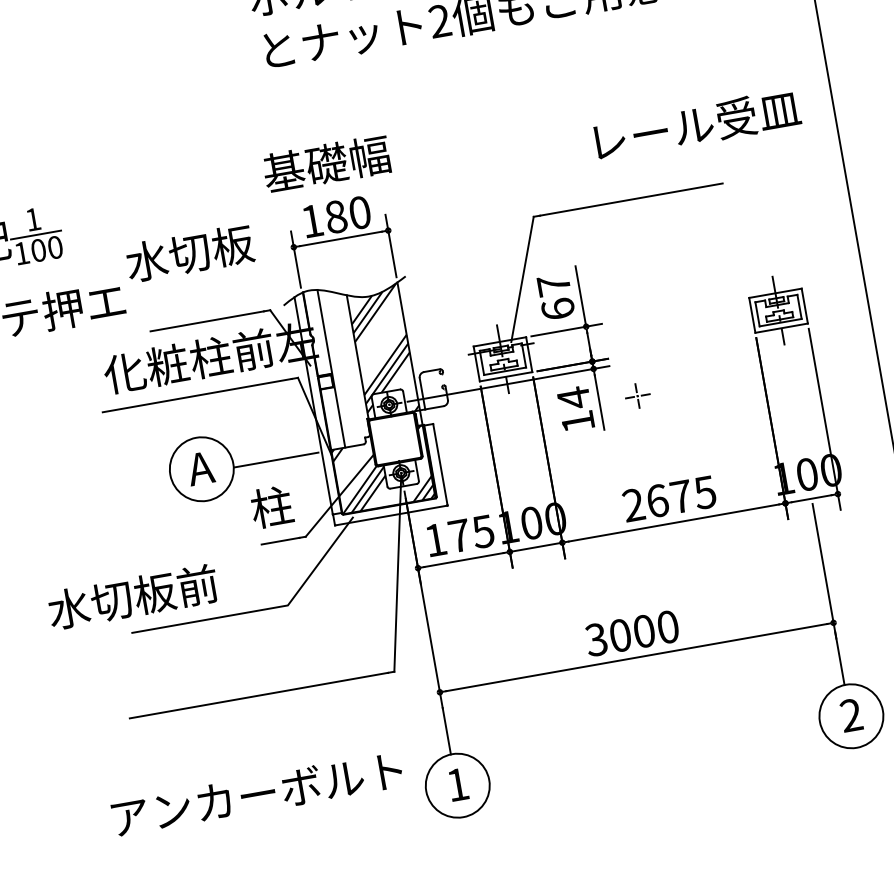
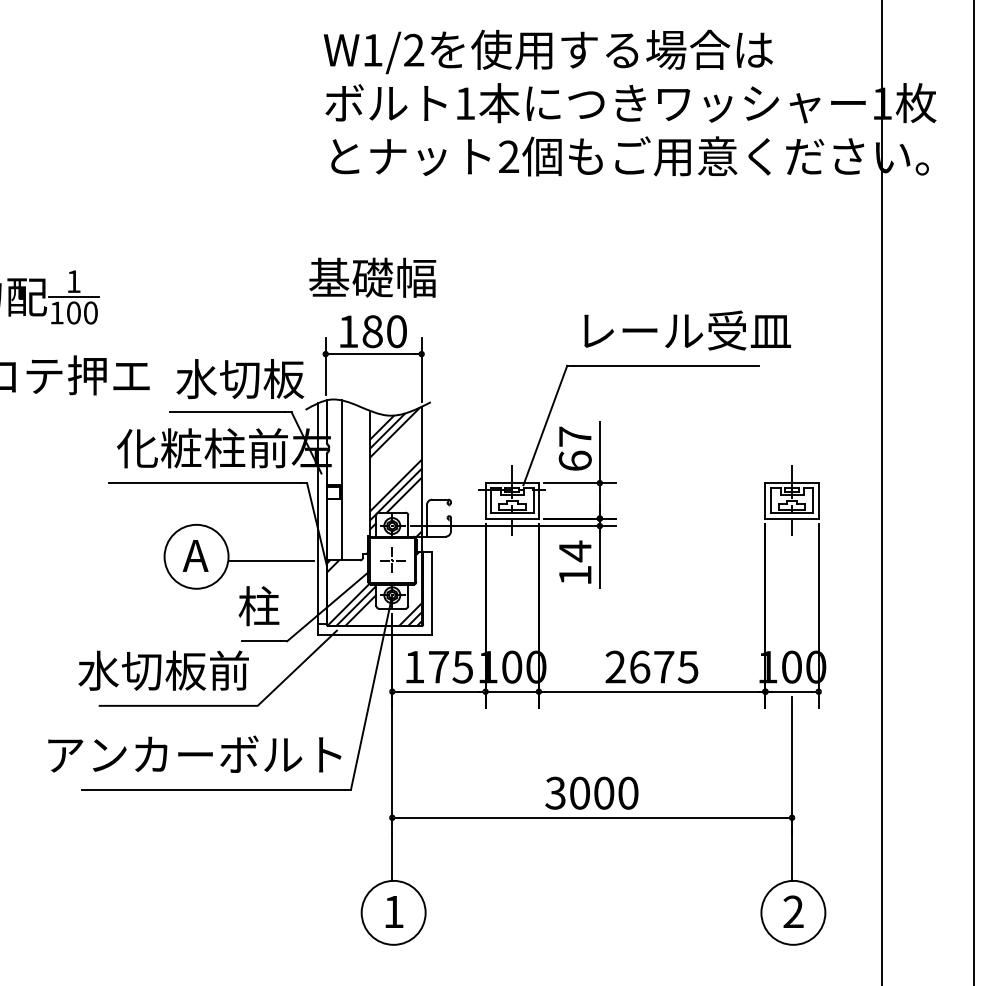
text: (697, 124) -> (687, 330), moved
text: (190, 253) -> (240, 379), moved
part: (637, 395) -> (392, 559), moved
text: (132, 596) -> (163, 670), moved
text: (256, 793) -> (194, 753), moved

